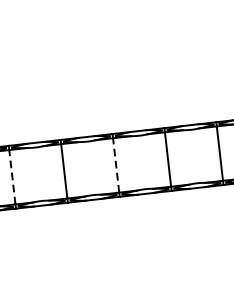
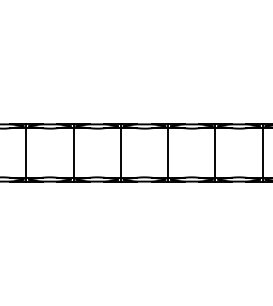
line: (116, 164) -> (168, 152), dashed -> solid
line: (12, 176) -> (73, 152), dashed -> solid

